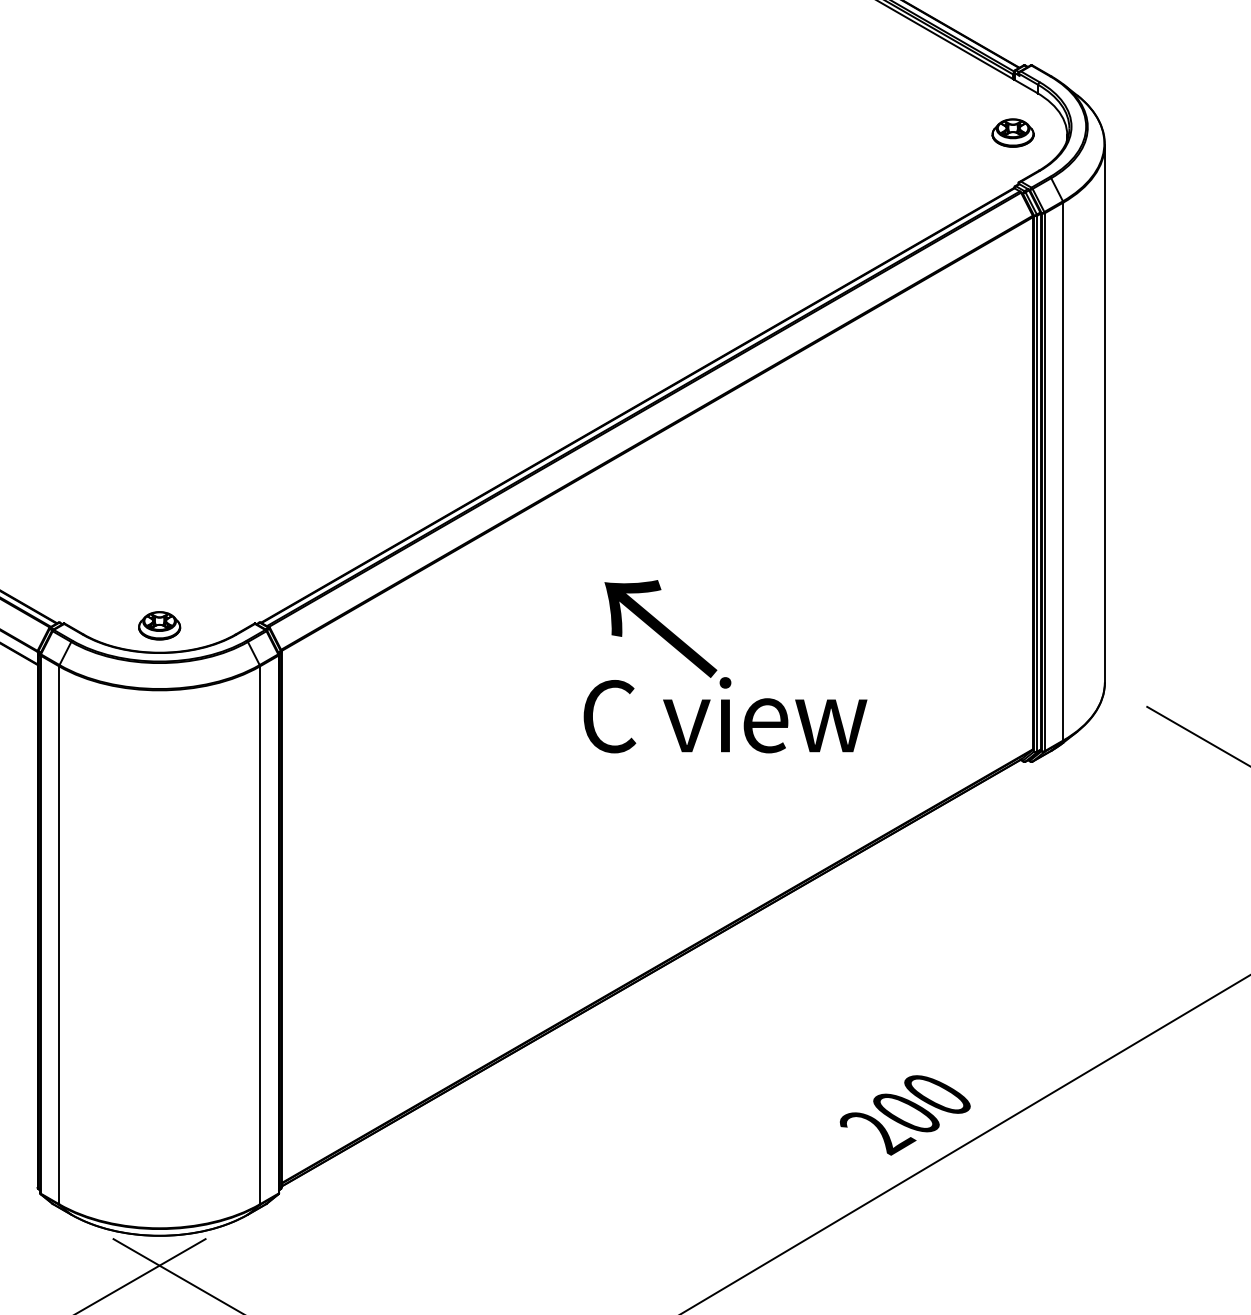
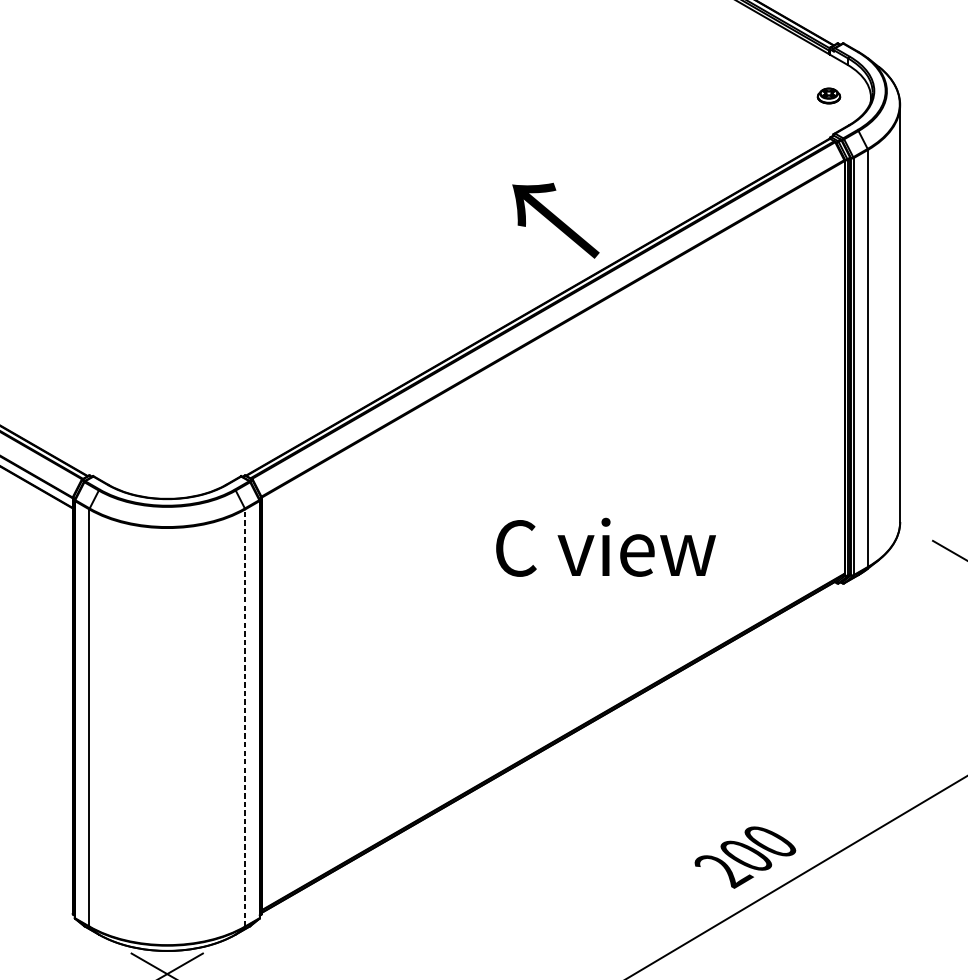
part: (1012, 132) -> (828, 95), size x0.7
part: (159, 625) -> (167, 477), removed
text: (660, 628) -> (555, 220), moved
line: (260, 935) -> (245, 718), solid -> dashed

